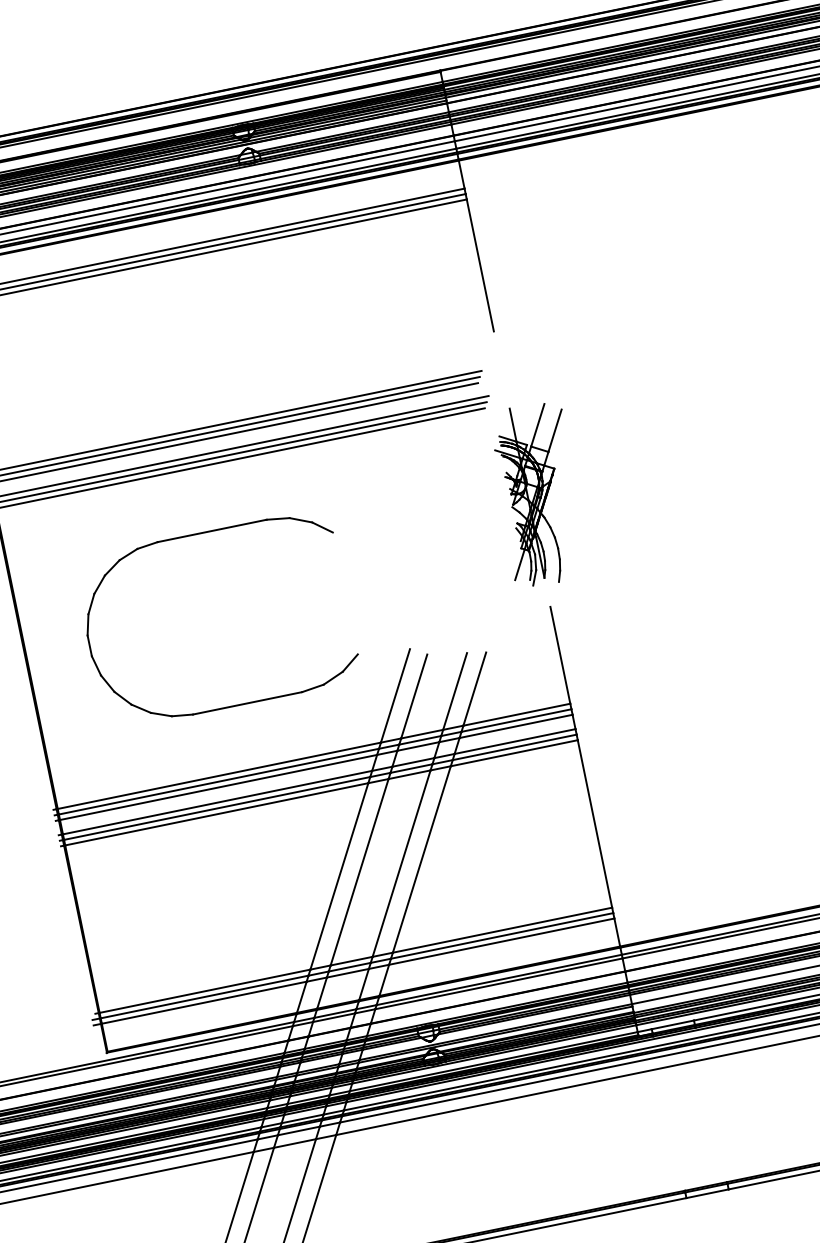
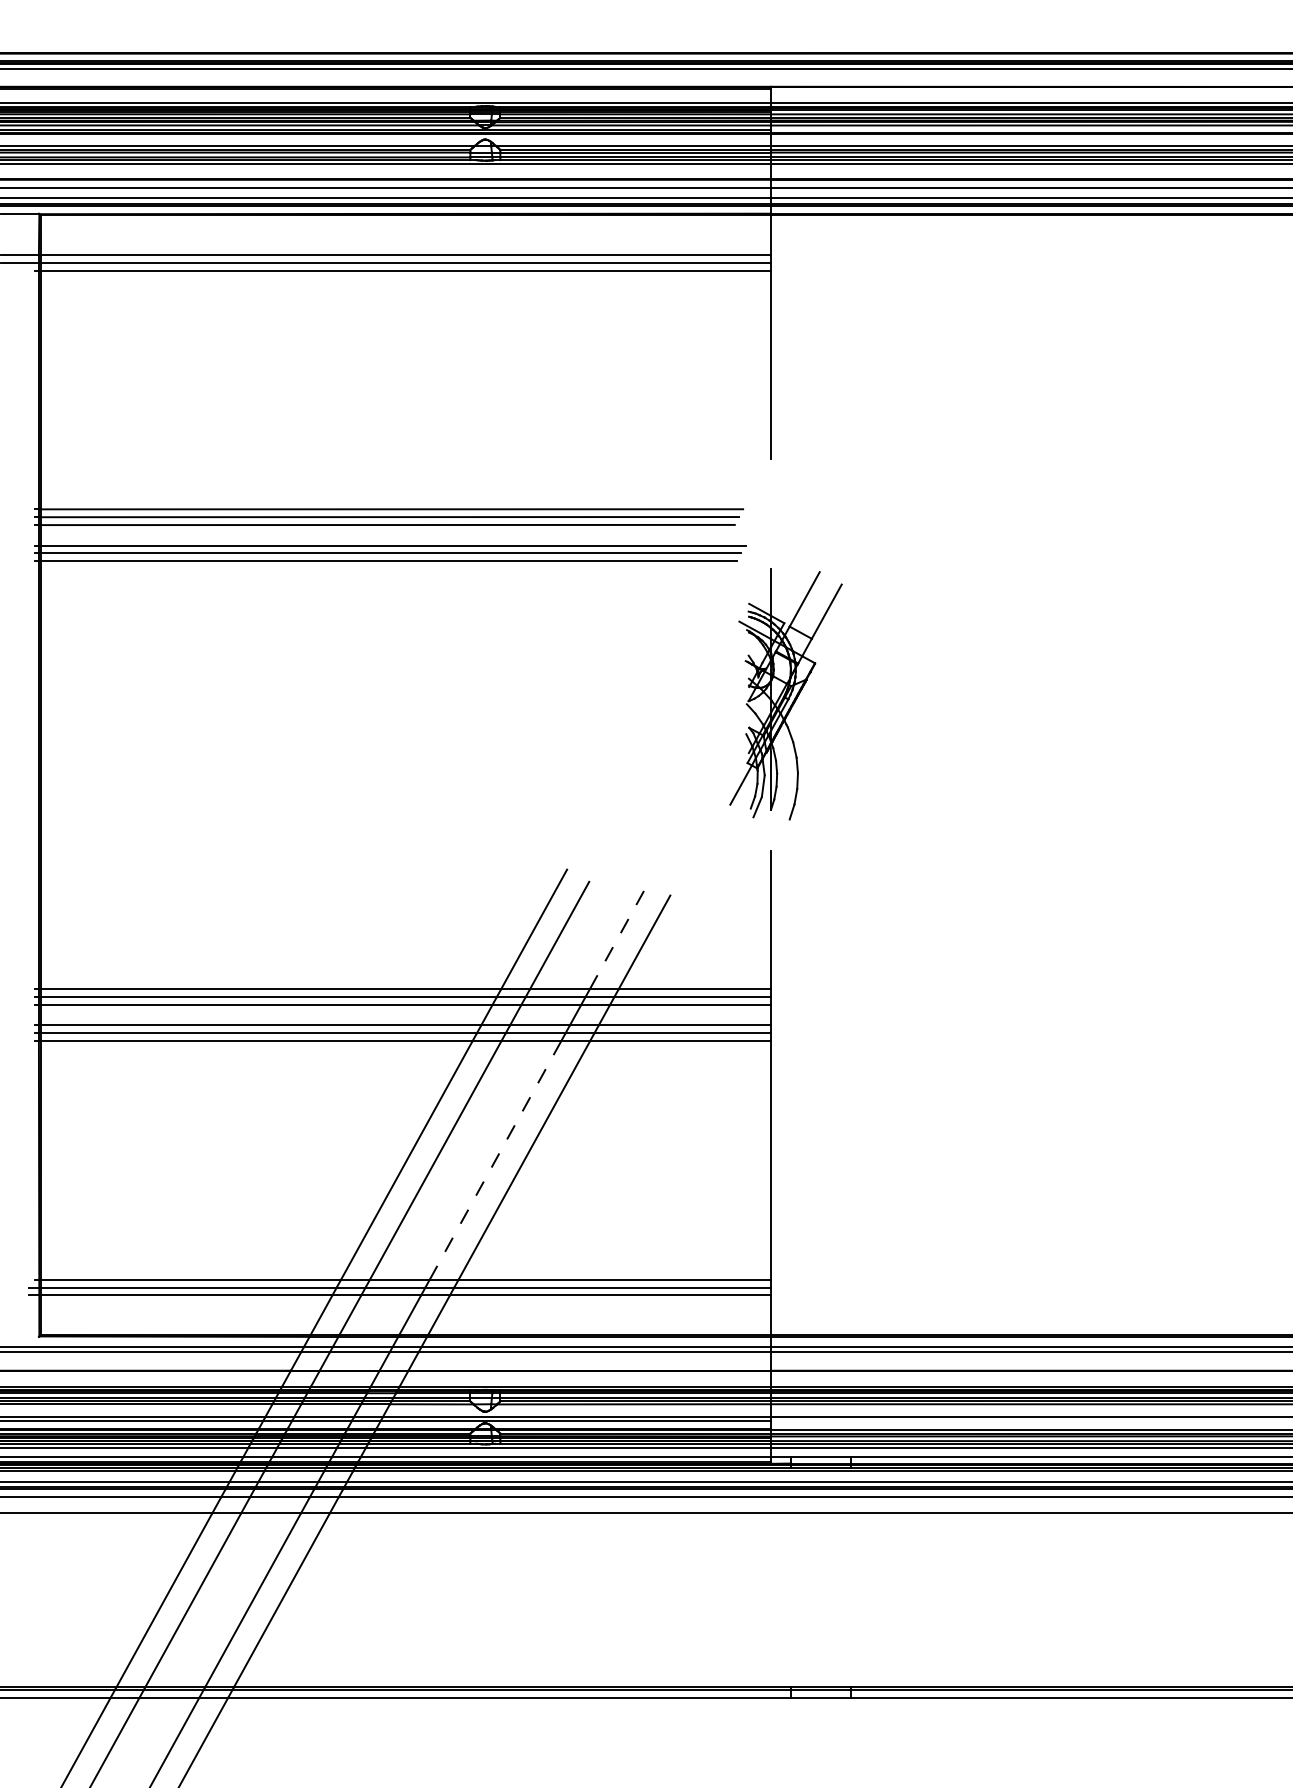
line: (455, 690) -> (617, 939), solid -> dashed
part: (235, 705) -> (312, 897), removed
line: (401, 863) -> (495, 1160), solid -> dashed

